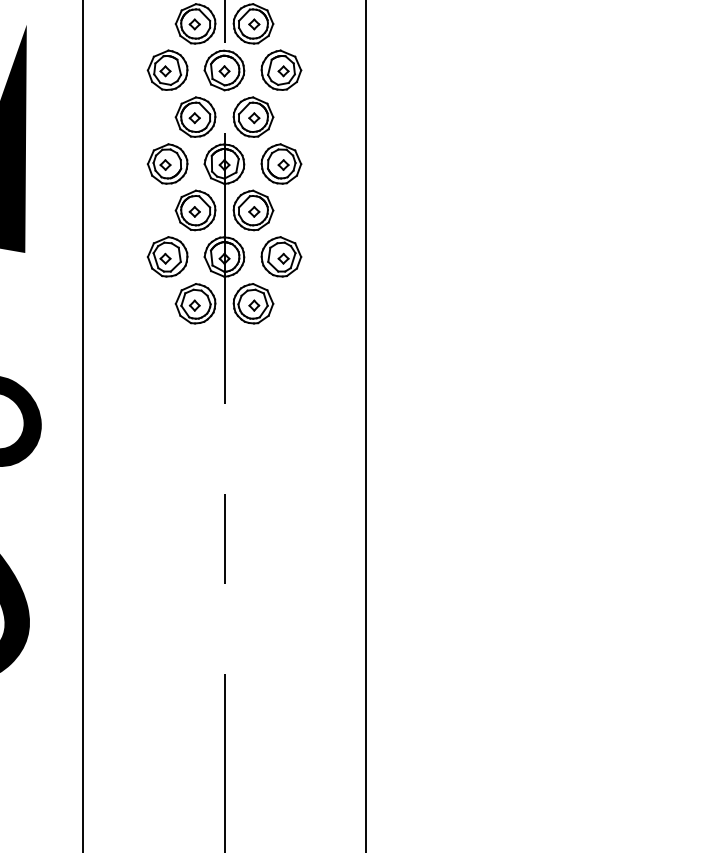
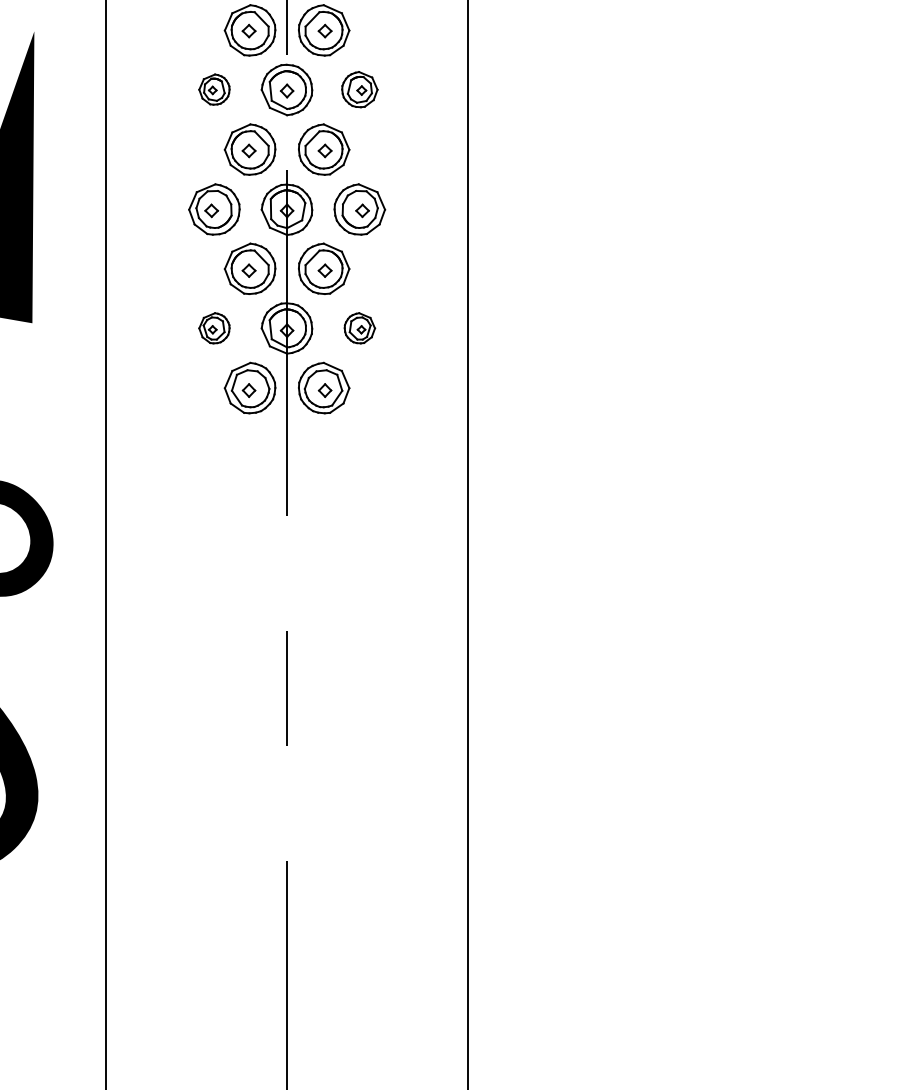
part: (167, 70) -> (214, 89), size x0.6
part: (281, 70) -> (359, 89), size x0.7
part: (167, 257) -> (214, 328), size x0.6
part: (281, 257) -> (359, 328), size x0.6

